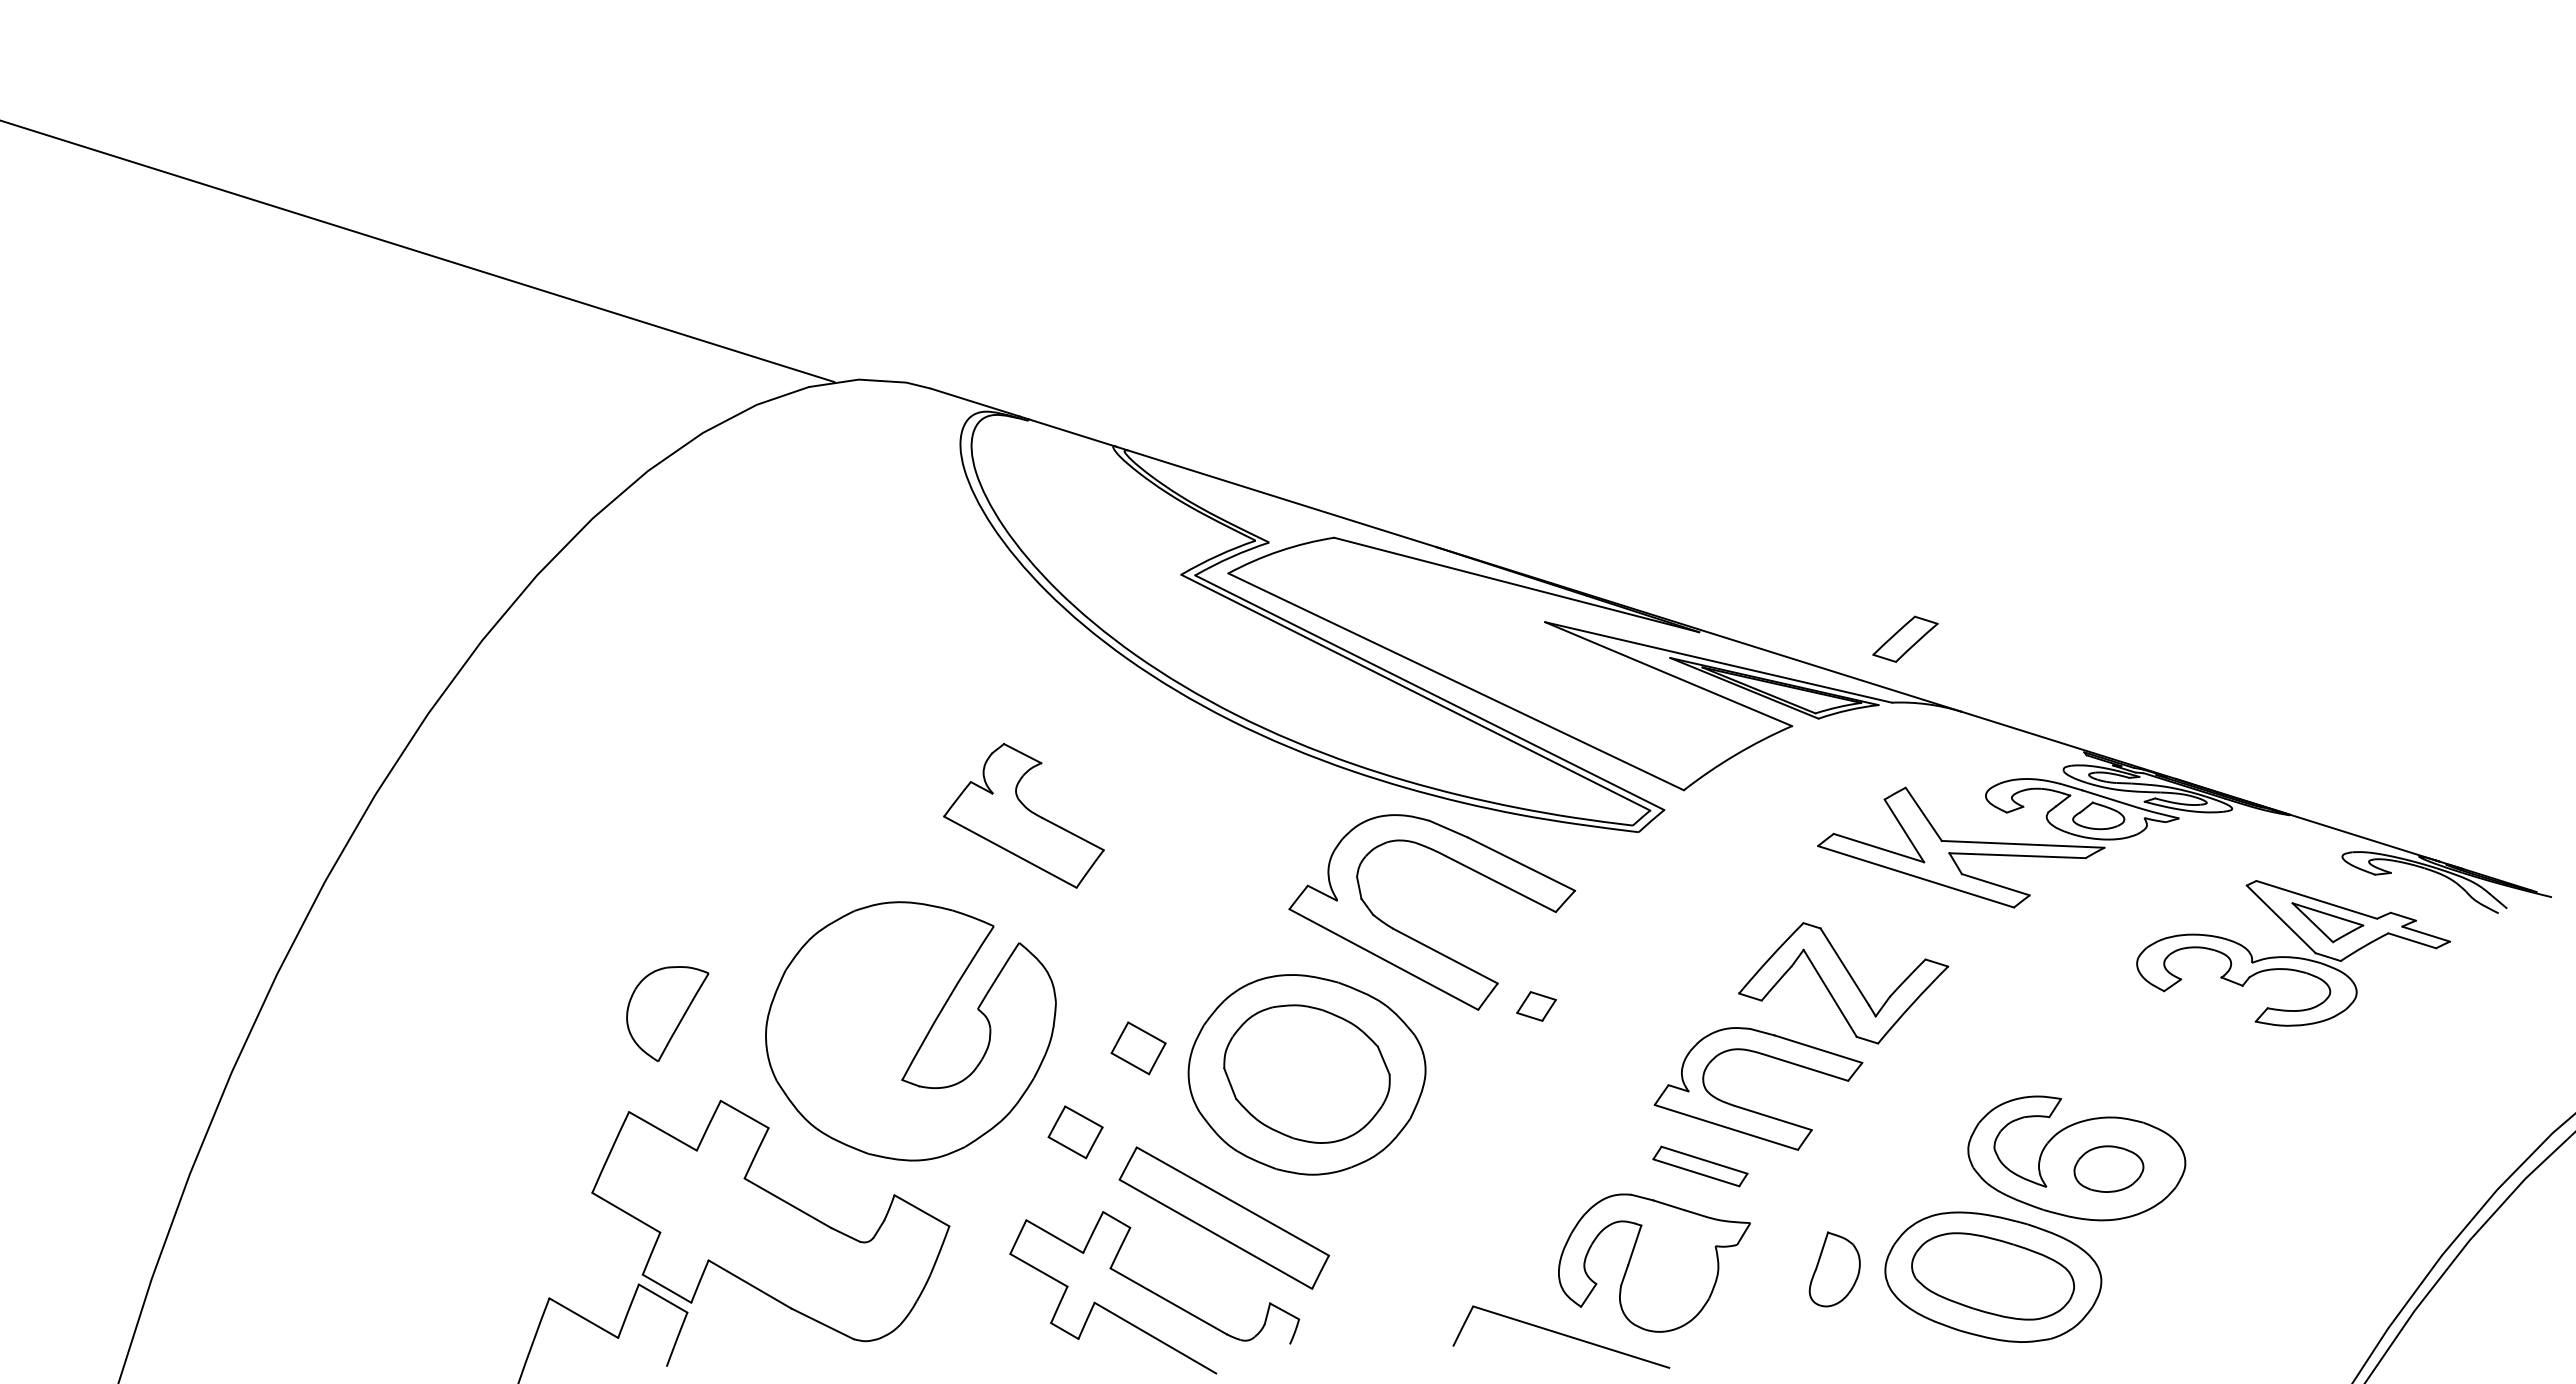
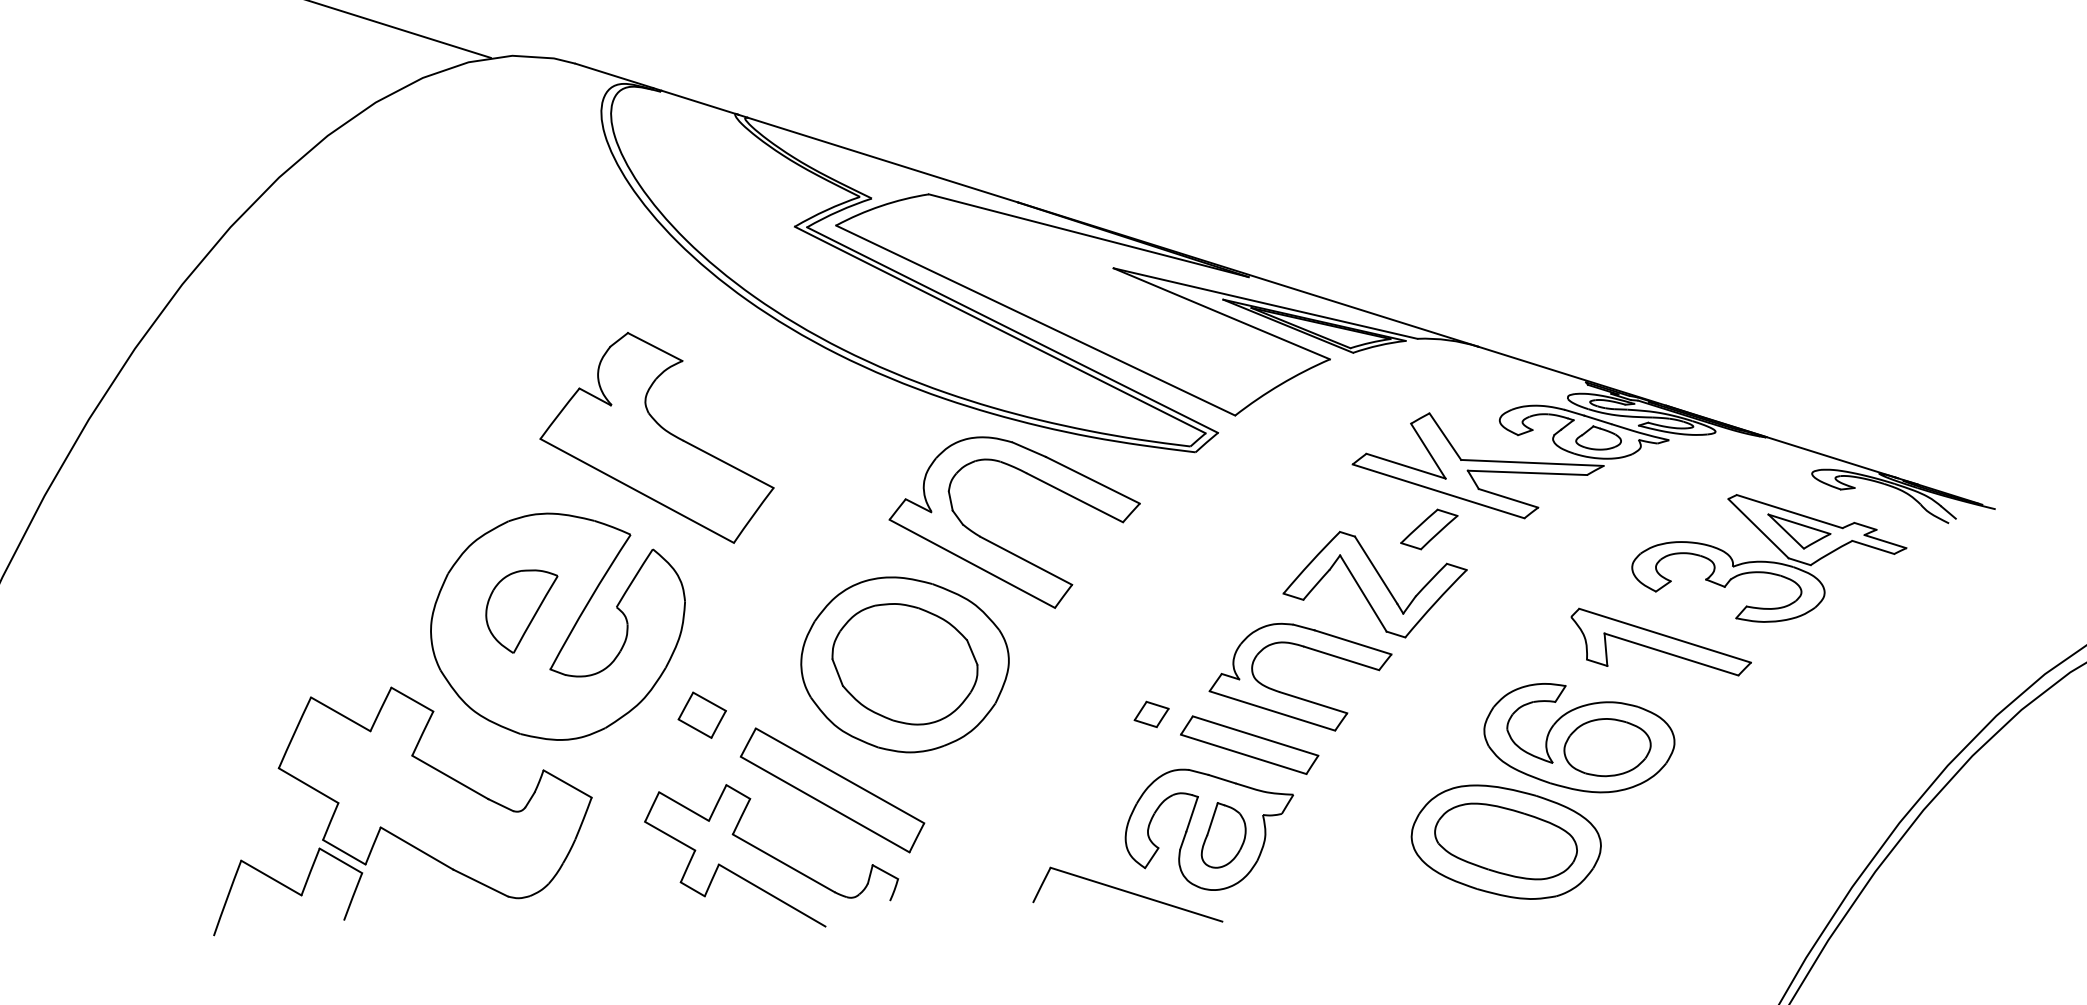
part: (1905, 638) -> (1429, 528), moved
part: (1023, 815) -> (656, 437), size x1.67
part: (1536, 1006) -> (1151, 714), moved
part: (667, 1014) -> (521, 612), moved
part: (1138, 1048) -> (757, 641), removed
part: (2170, 1048) -> (1661, 641), added
part: (1700, 1166) -> (1249, 745), size x1.67
part: (2108, 1168) -> (1607, 746), size x1.43
part: (1834, 1269) -> (1223, 835), moved

